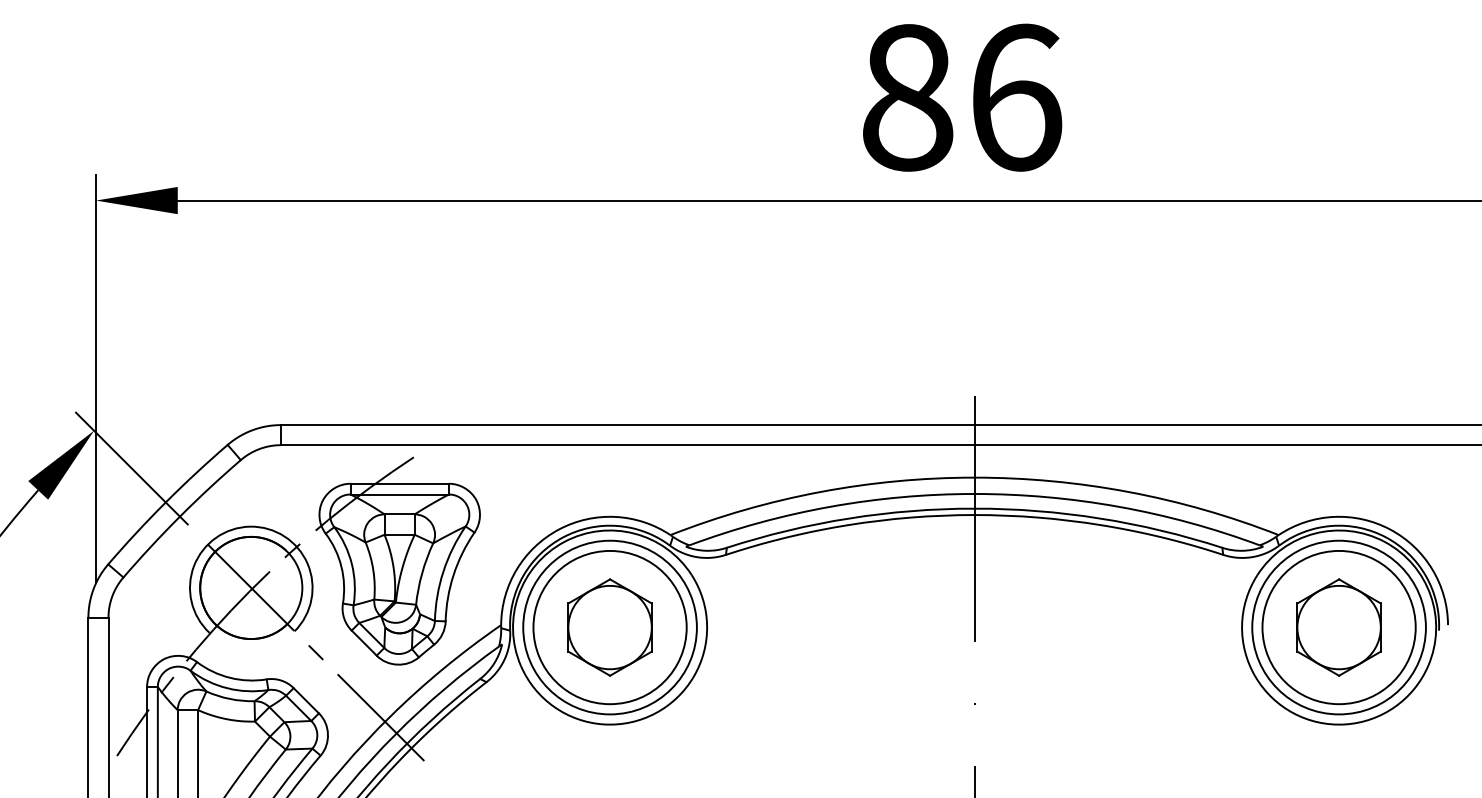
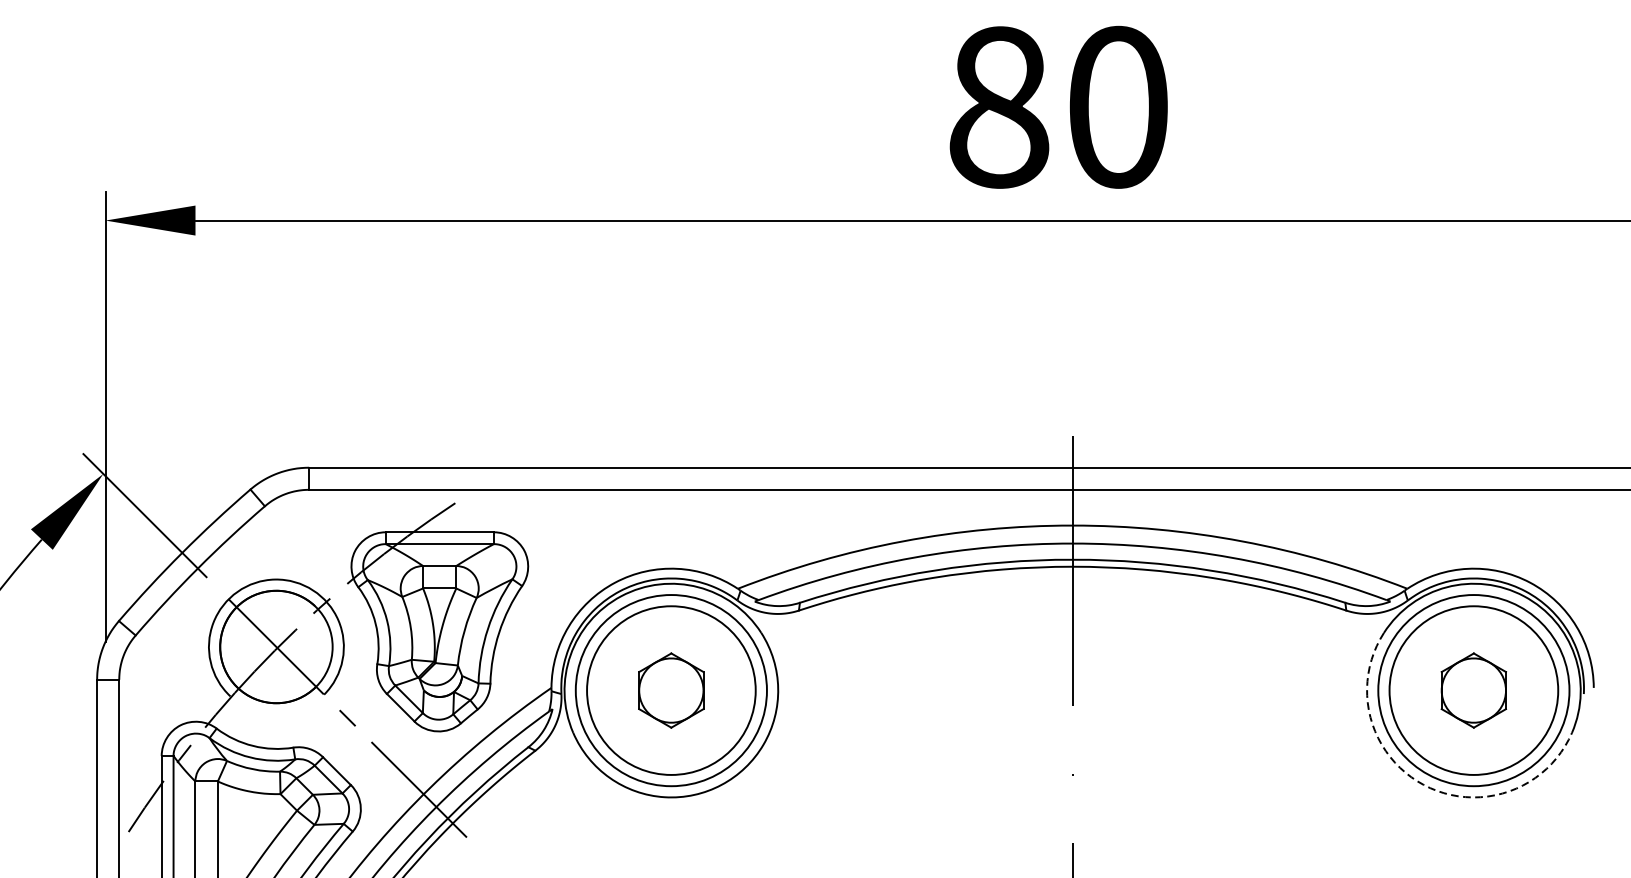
text: (1017, 97) -> (1119, 107), 86 -> 80
part: (609, 627) -> (670, 690), size x0.7
part: (1338, 627) -> (1473, 690), size x0.7
arc: (1293, 713) -> (1423, 785), solid -> dashed

